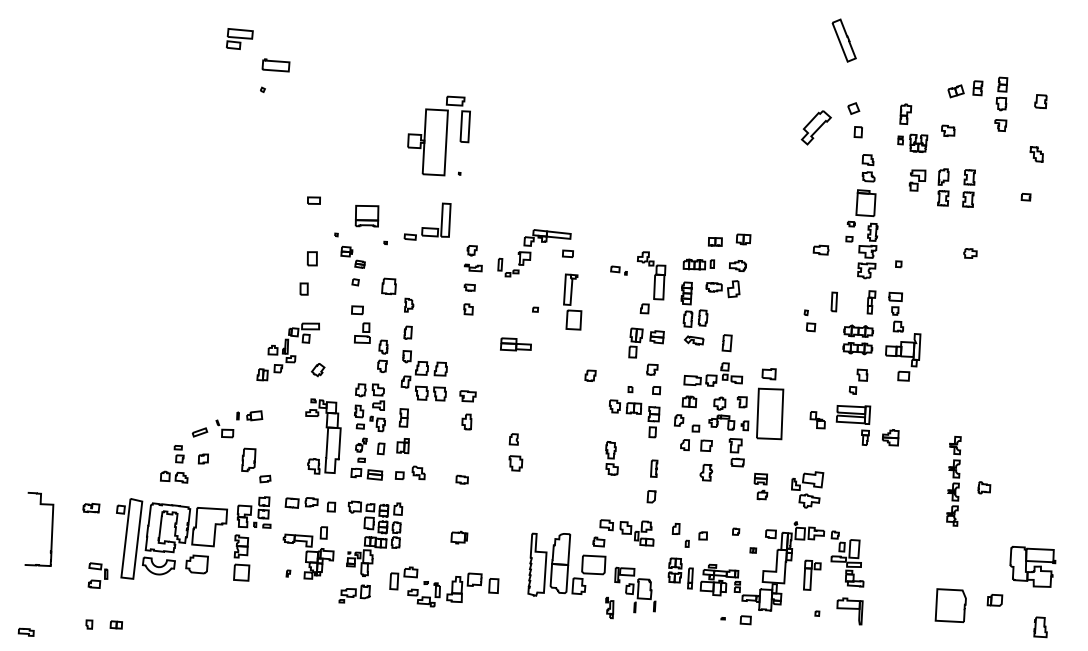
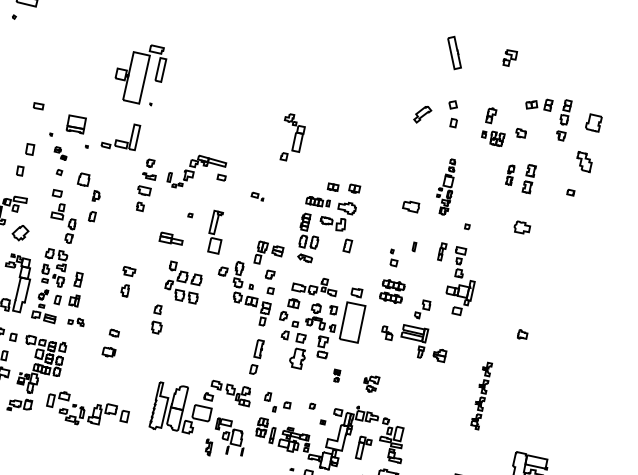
part: (1040, 101) -> (593, 122), size x1.6
part: (815, 127) -> (422, 114), size x0.7
part: (1036, 154) -> (583, 162), size x1.6
part: (917, 180) -> (509, 58), moved
part: (943, 187) -> (510, 175), size x0.7
part: (861, 216) -> (445, 186), size x0.6
part: (820, 249) -> (410, 206), size x1.4
part: (970, 253) -> (522, 227), size x1.6
part: (352, 256) -> (60, 152), size x0.7
part: (737, 265) -> (346, 207), size x1.4
part: (651, 282) -> (292, 137), moved
part: (469, 287) -> (143, 190), size x1.6
part: (572, 301) -> (216, 231), moved
part: (833, 301) -> (413, 246), size x0.6
part: (858, 339) -> (392, 291), moved
part: (726, 343) -> (347, 246), moved
part: (318, 370) -> (20, 233), size x1.6
part: (423, 375) -> (183, 282), moved
part: (611, 458) -> (238, 274), moved
part: (654, 468) -> (259, 348), size x1.4
part: (409, 472) -> (75, 321), size x0.7
part: (706, 472) -> (297, 358), size x1.6
part: (760, 486) -> (336, 375), size x0.6
part: (984, 487) -> (522, 334), moved
part: (807, 489) -> (371, 383), size x0.6
part: (459, 537) -> (109, 352), moved

